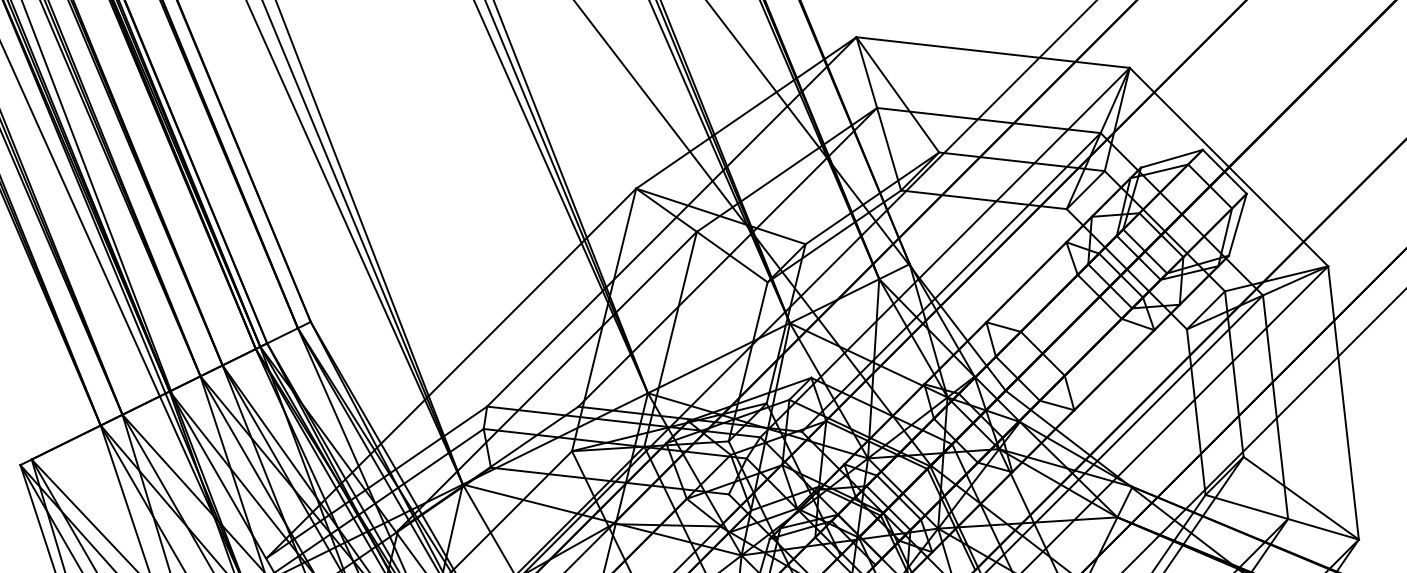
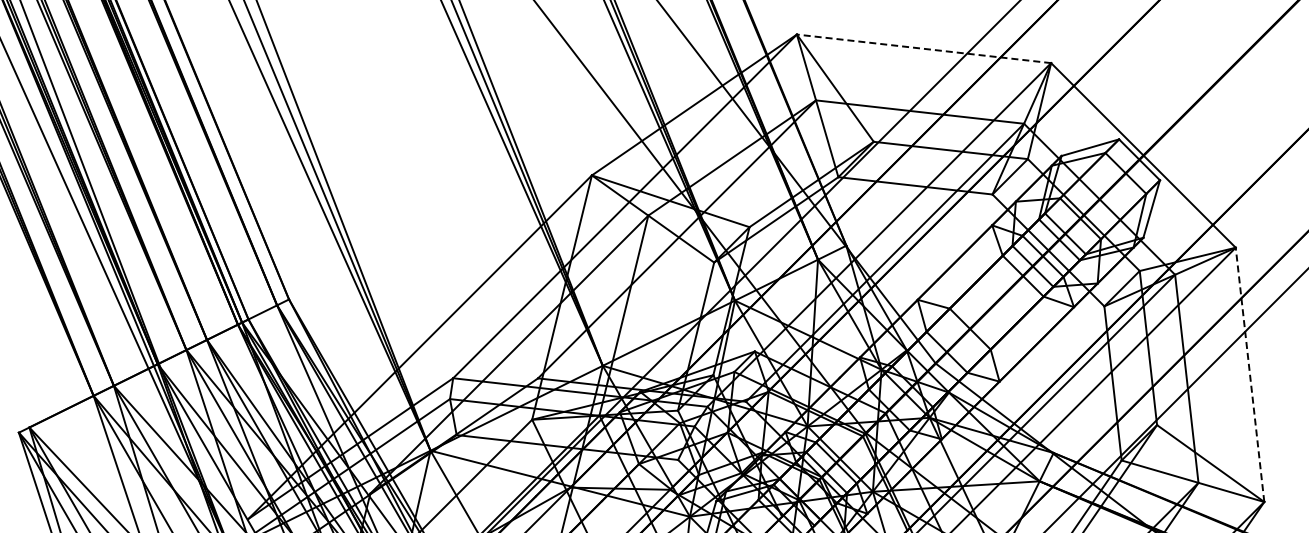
line: (993, 52) -> (924, 48), solid -> dashed
line: (1344, 402) -> (1250, 374), solid -> dashed

